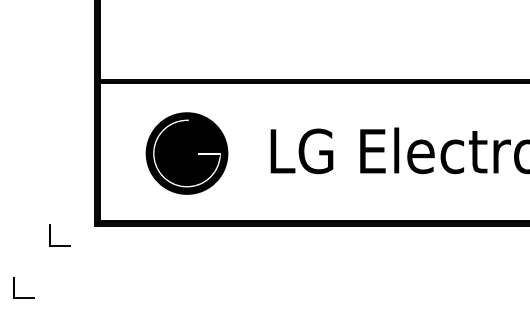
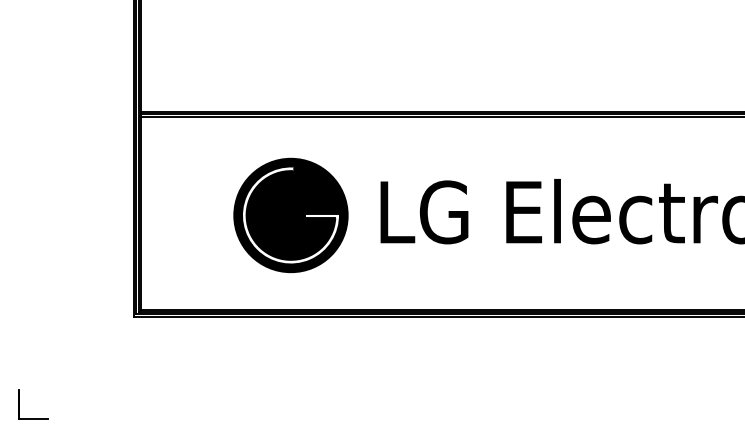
part: (186, 153) -> (290, 215), moved
part: (50, 235) -> (70, 330), removed

